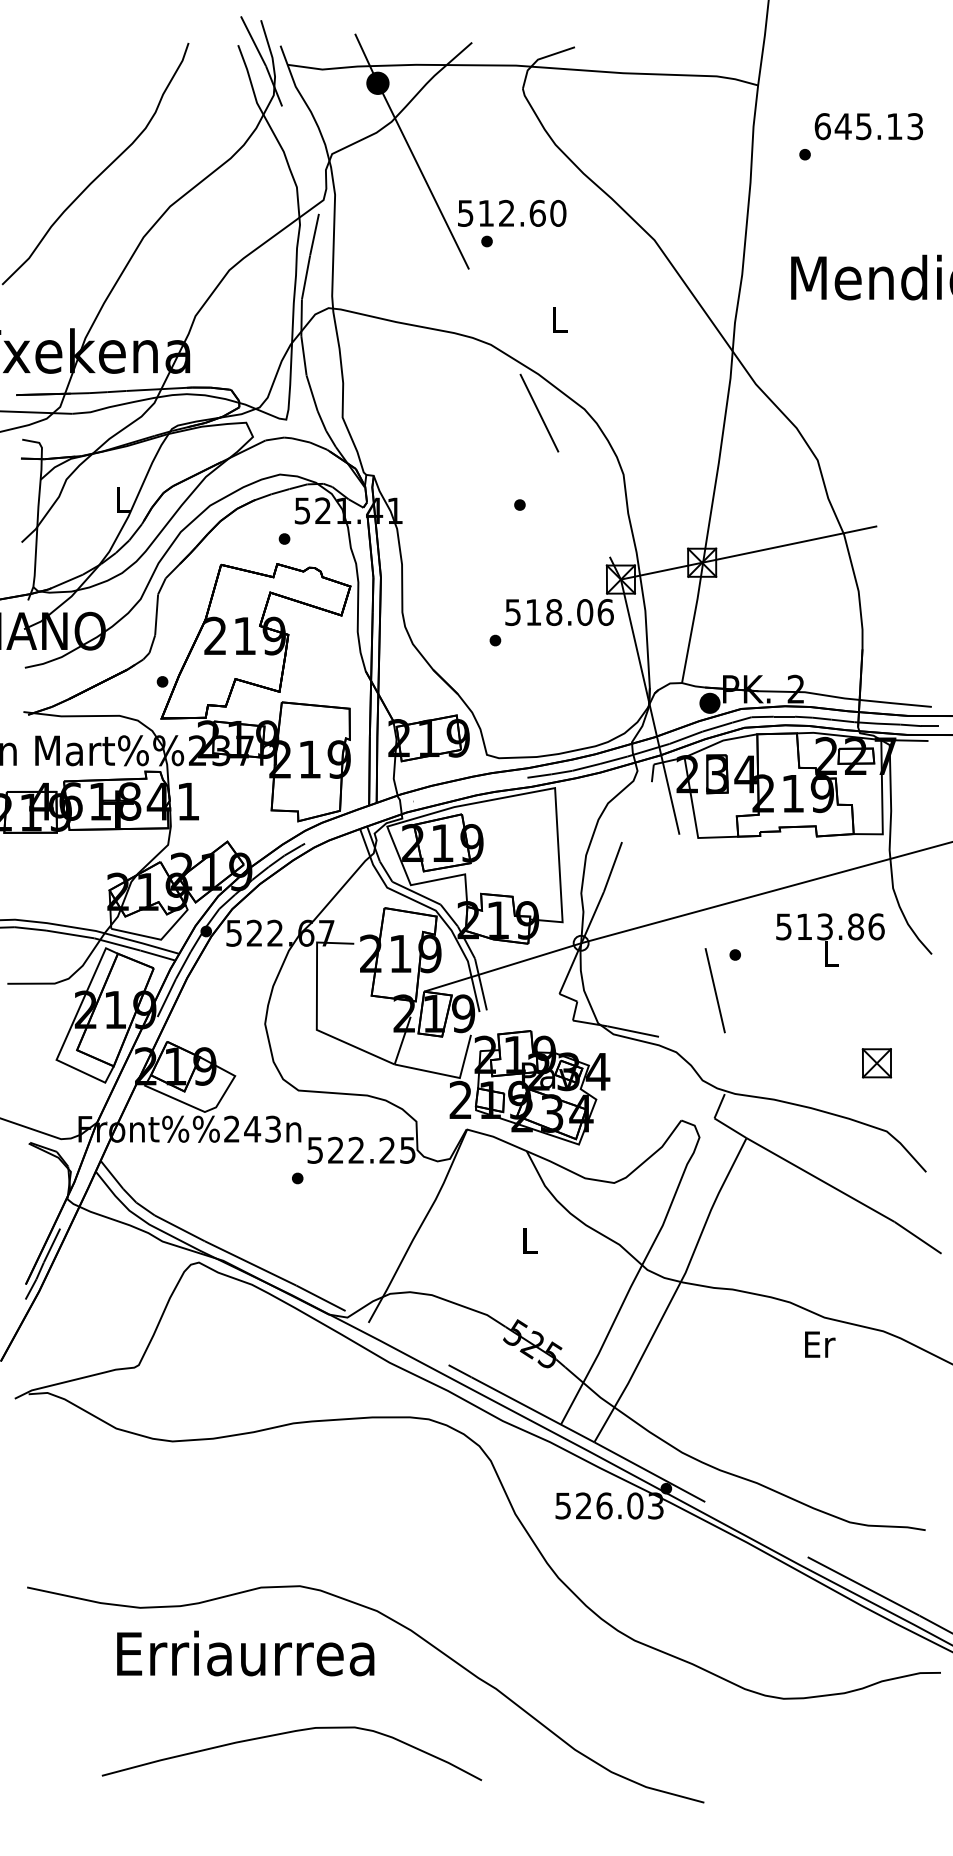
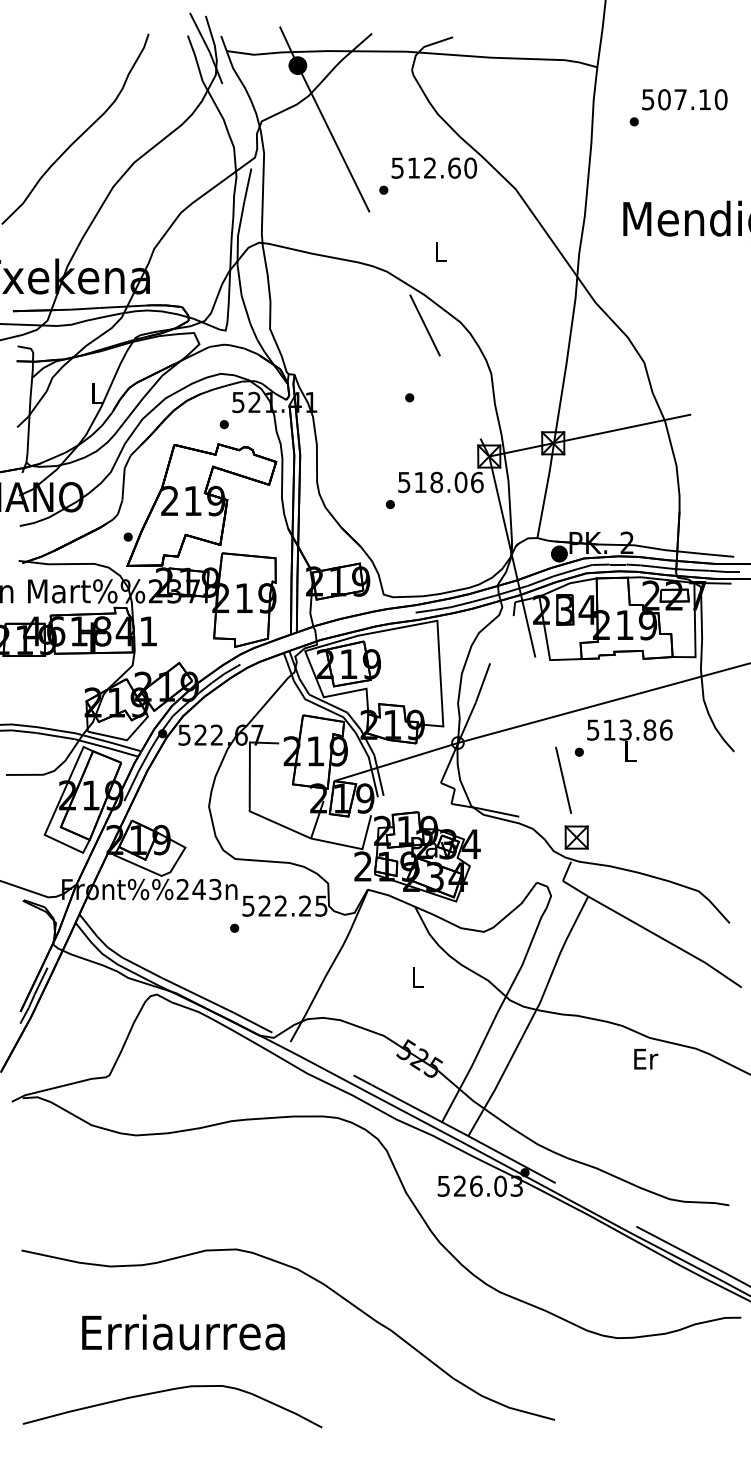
text: (868, 126) -> (684, 99), 645.13 -> 507.10
text: (512, 212) -> (434, 167), moved
text: (830, 939) -> (629, 740), moved
part: (876, 1063) -> (576, 837), moved
text: (245, 1653) -> (183, 1332), moved
curve: (289, 1733) -> (170, 1390), moved

